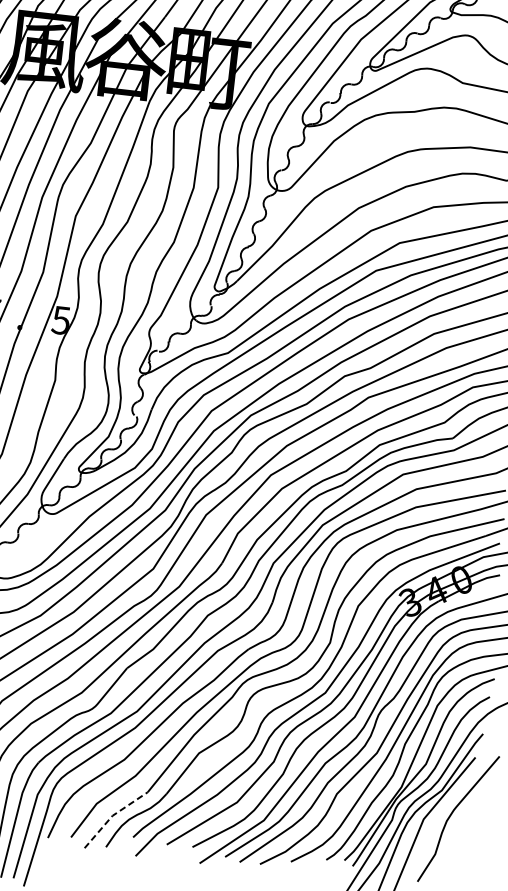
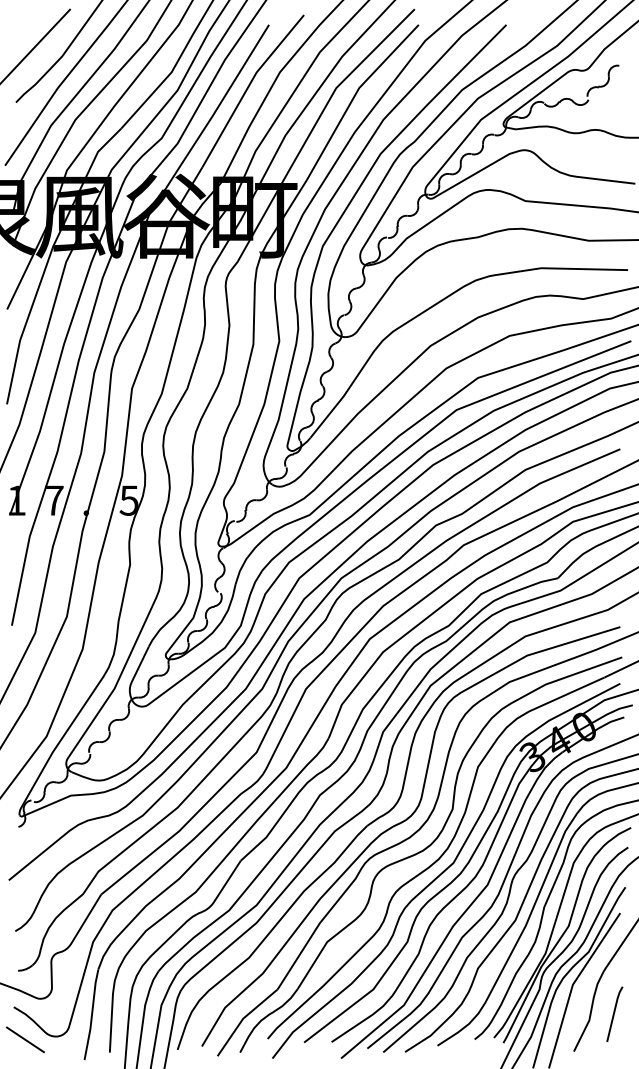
line: (112, 815) -> (243, 1018), dashed -> solid
line: (459, 850) -> (614, 1013), added

